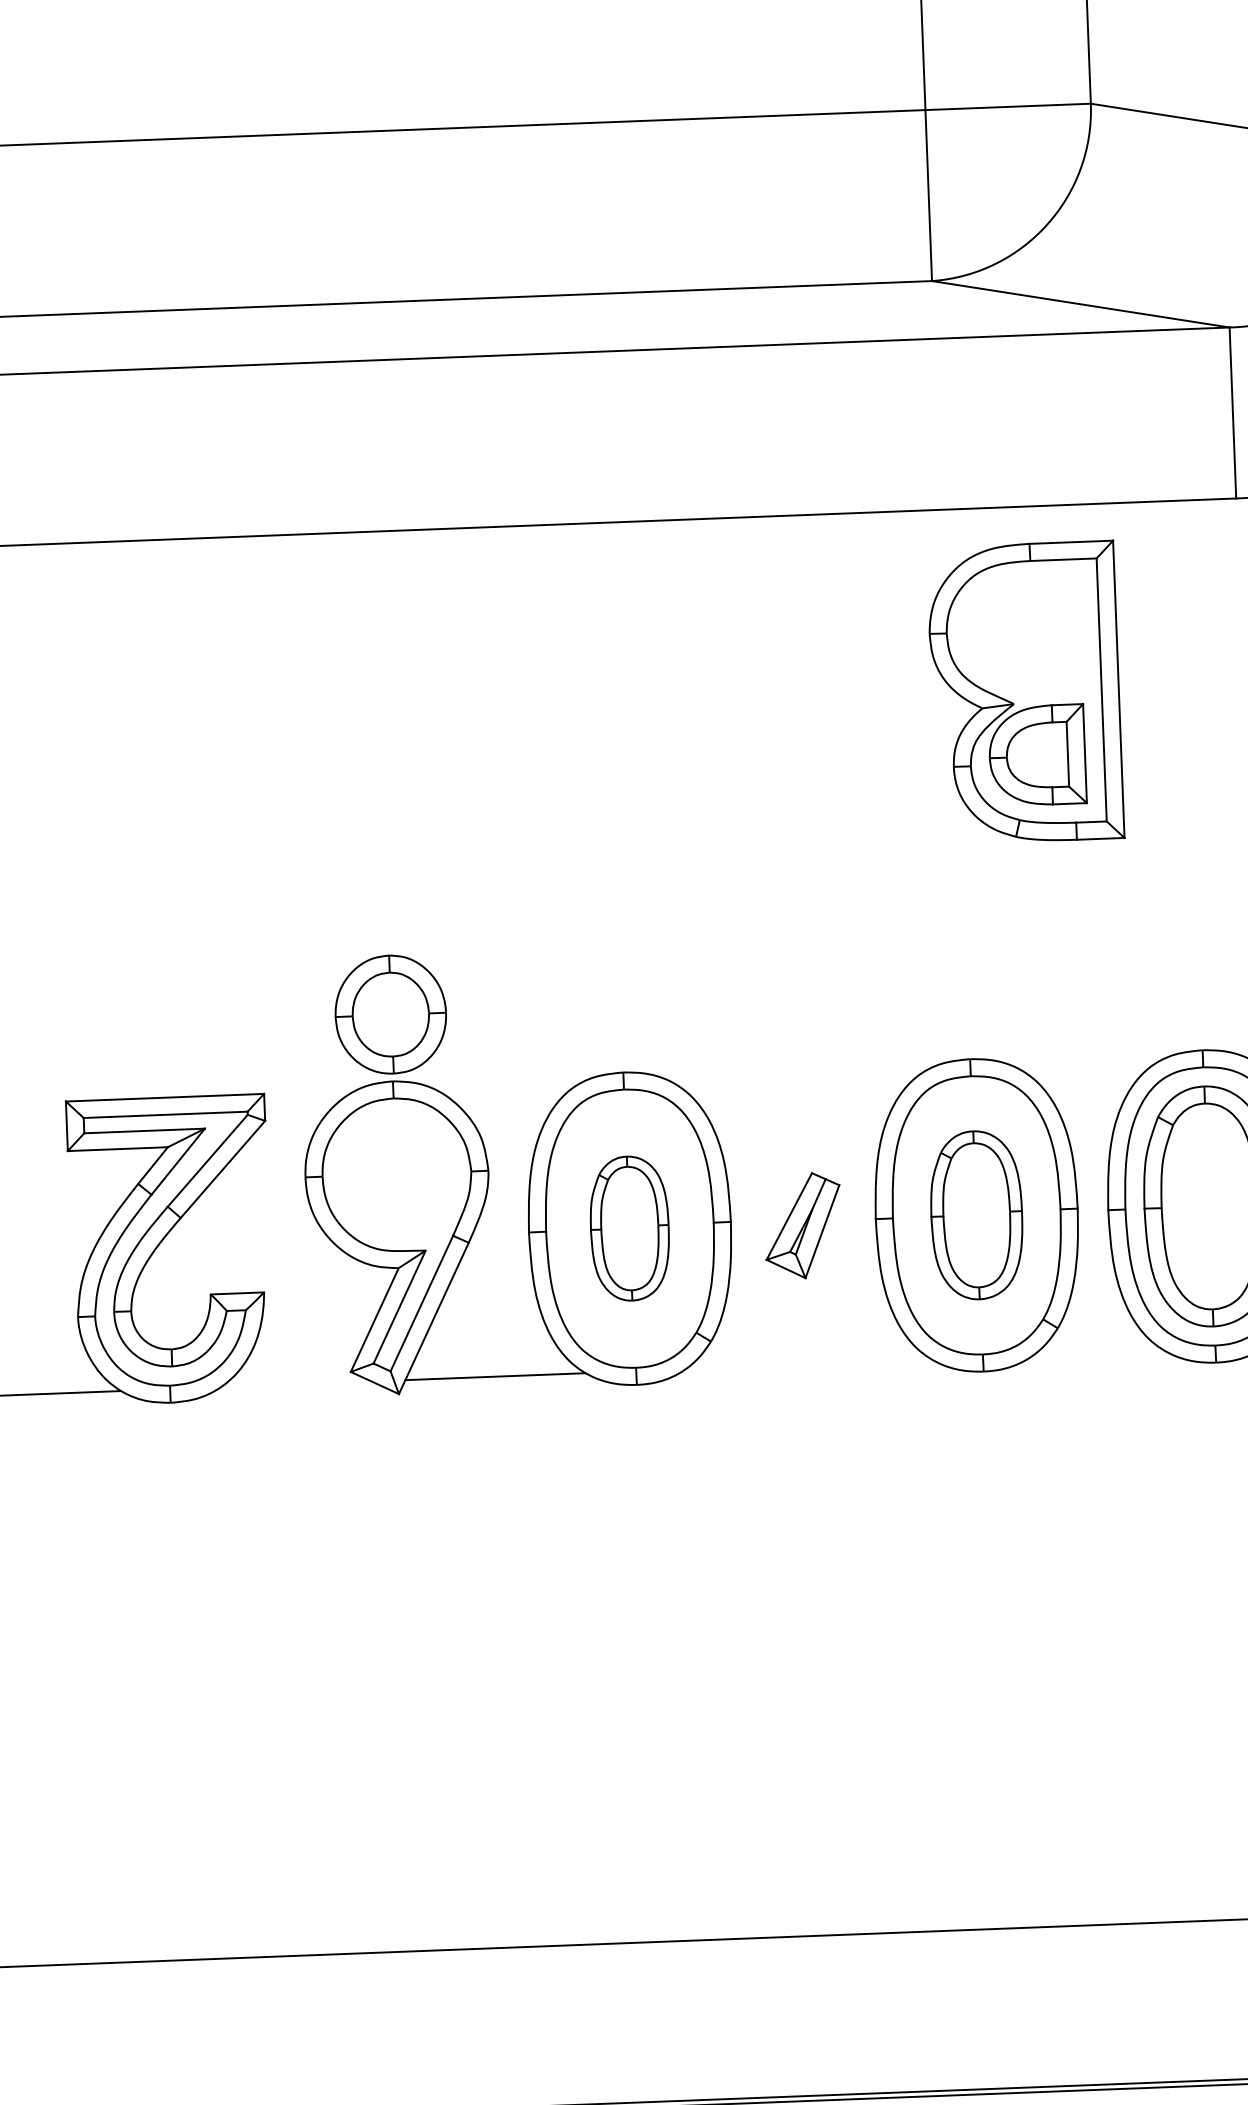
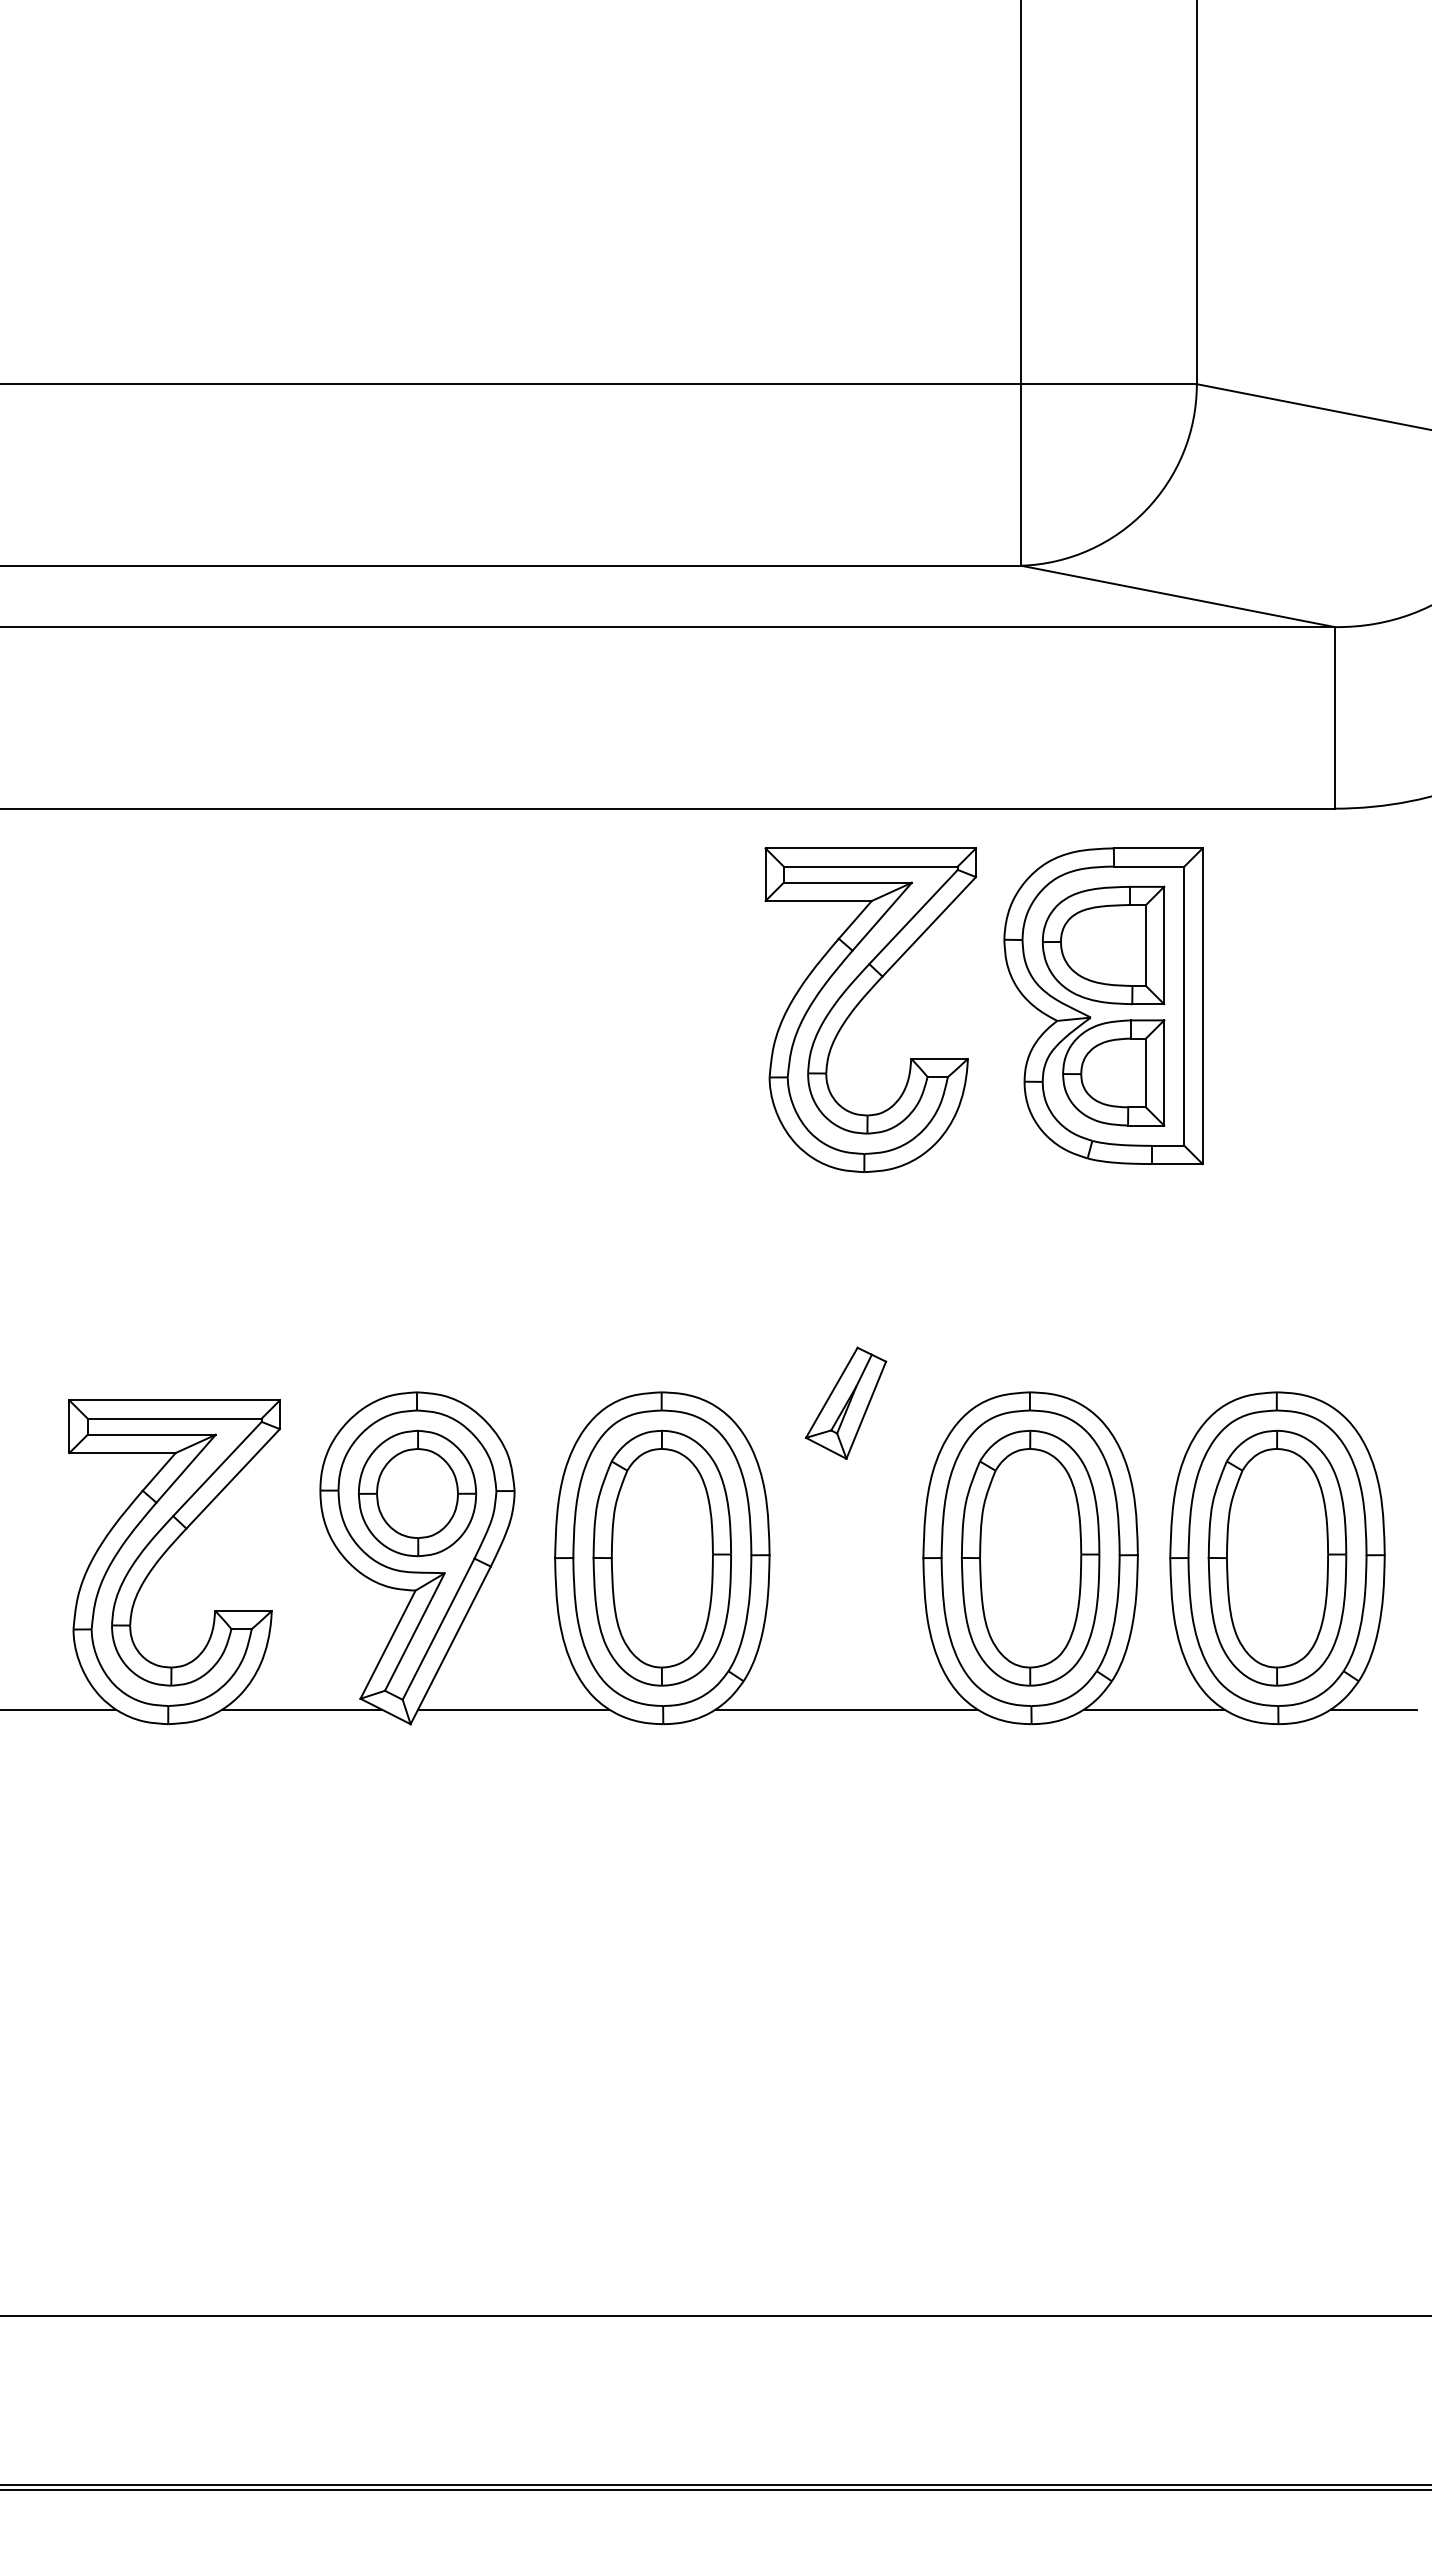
part: (1023, 635) -> (1103, 945), added
part: (798, 696) -> (862, 1000), added
part: (390, 1014) -> (417, 1493), moved
part: (976, 1214) -> (1030, 1557), size x1.43
part: (802, 1225) -> (845, 1402), moved
part: (629, 1228) -> (661, 1557), size x1.67
line: (1097, 1353) -> (1153, 1709), added
line: (808, 1364) -> (846, 1709), added
line: (296, 1384) -> (302, 1709), added

